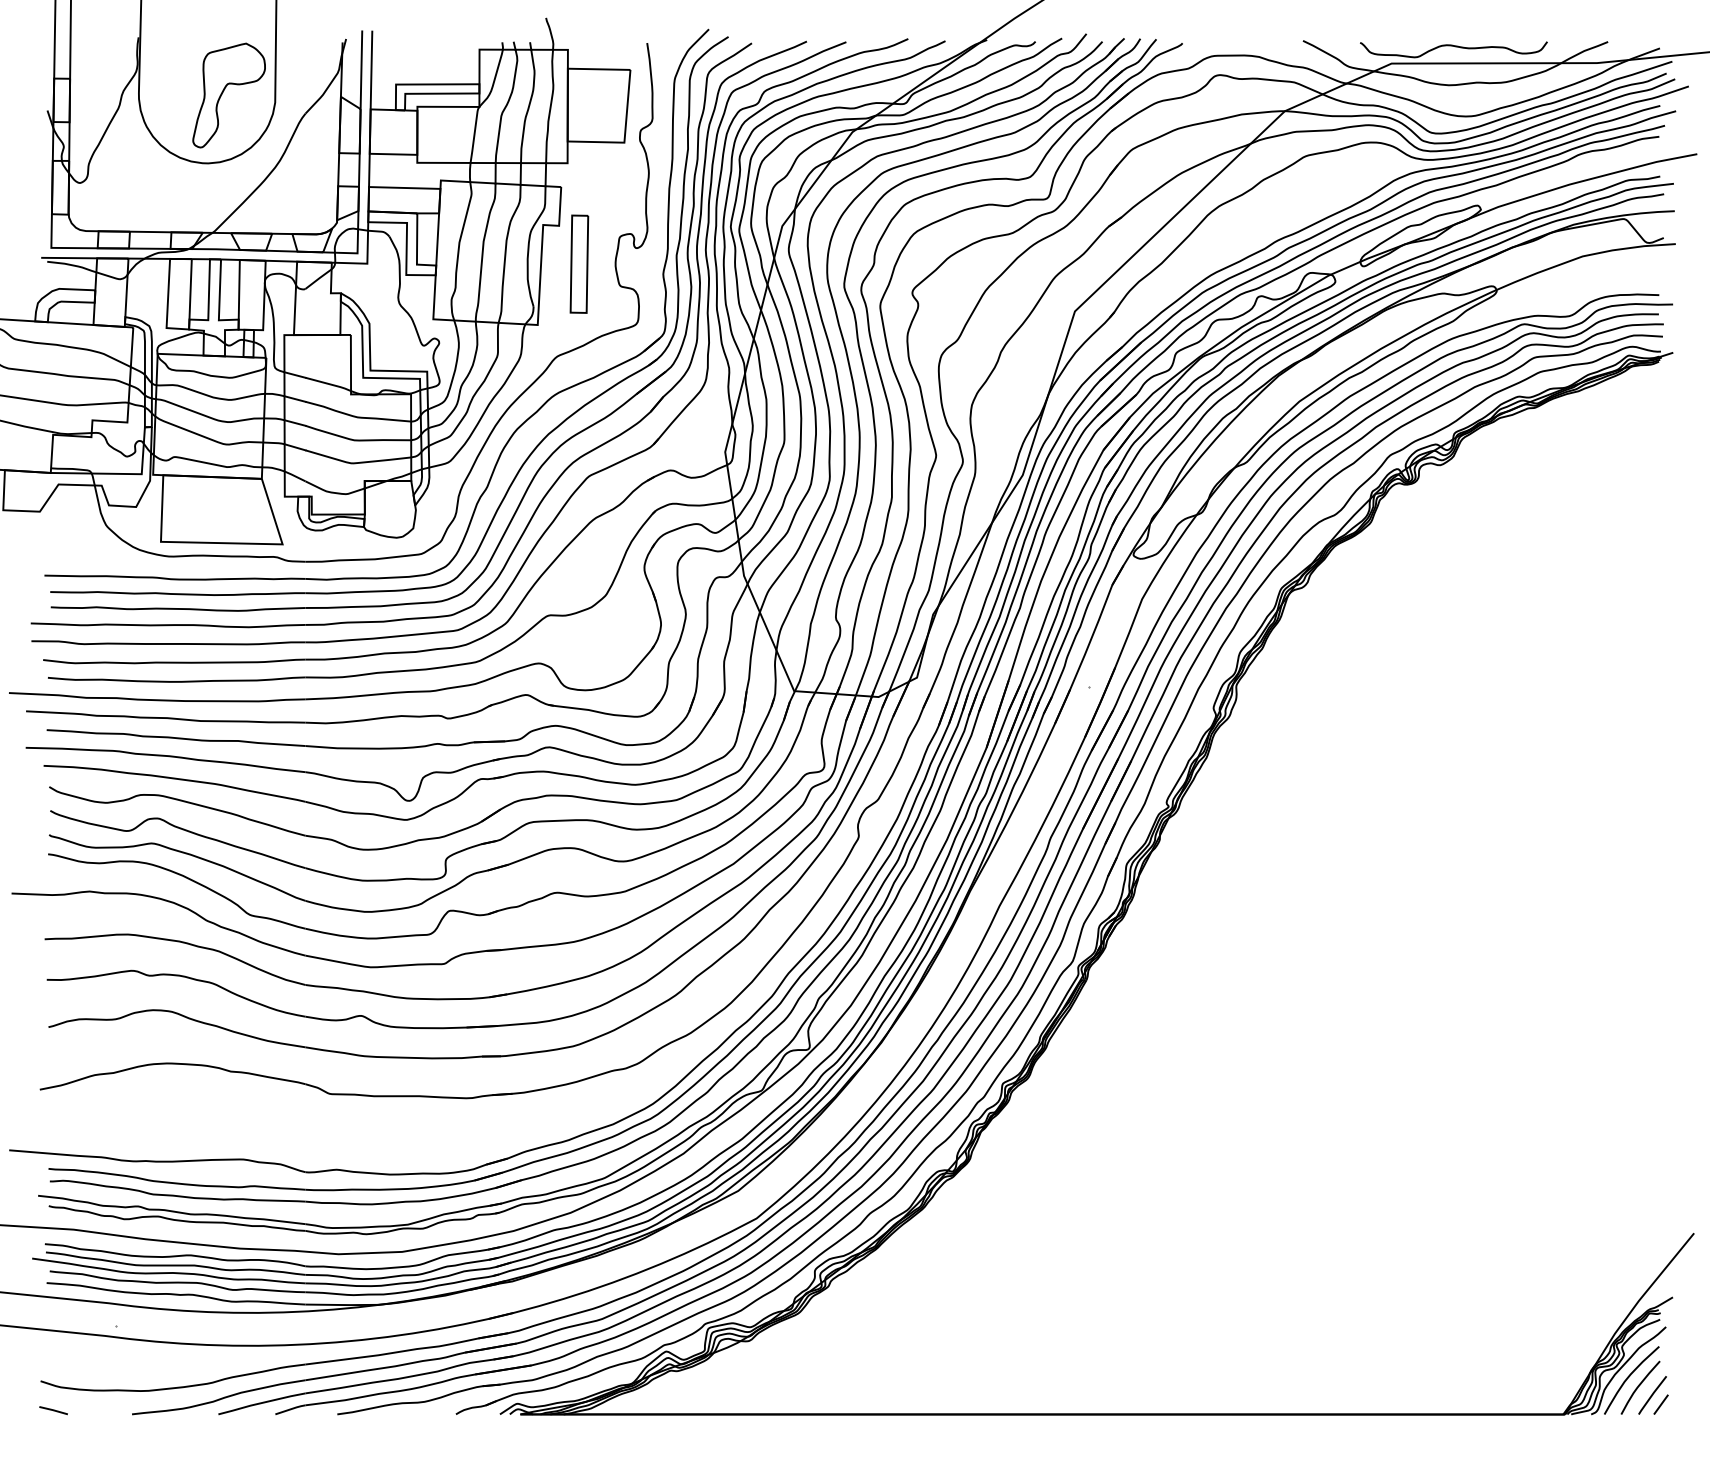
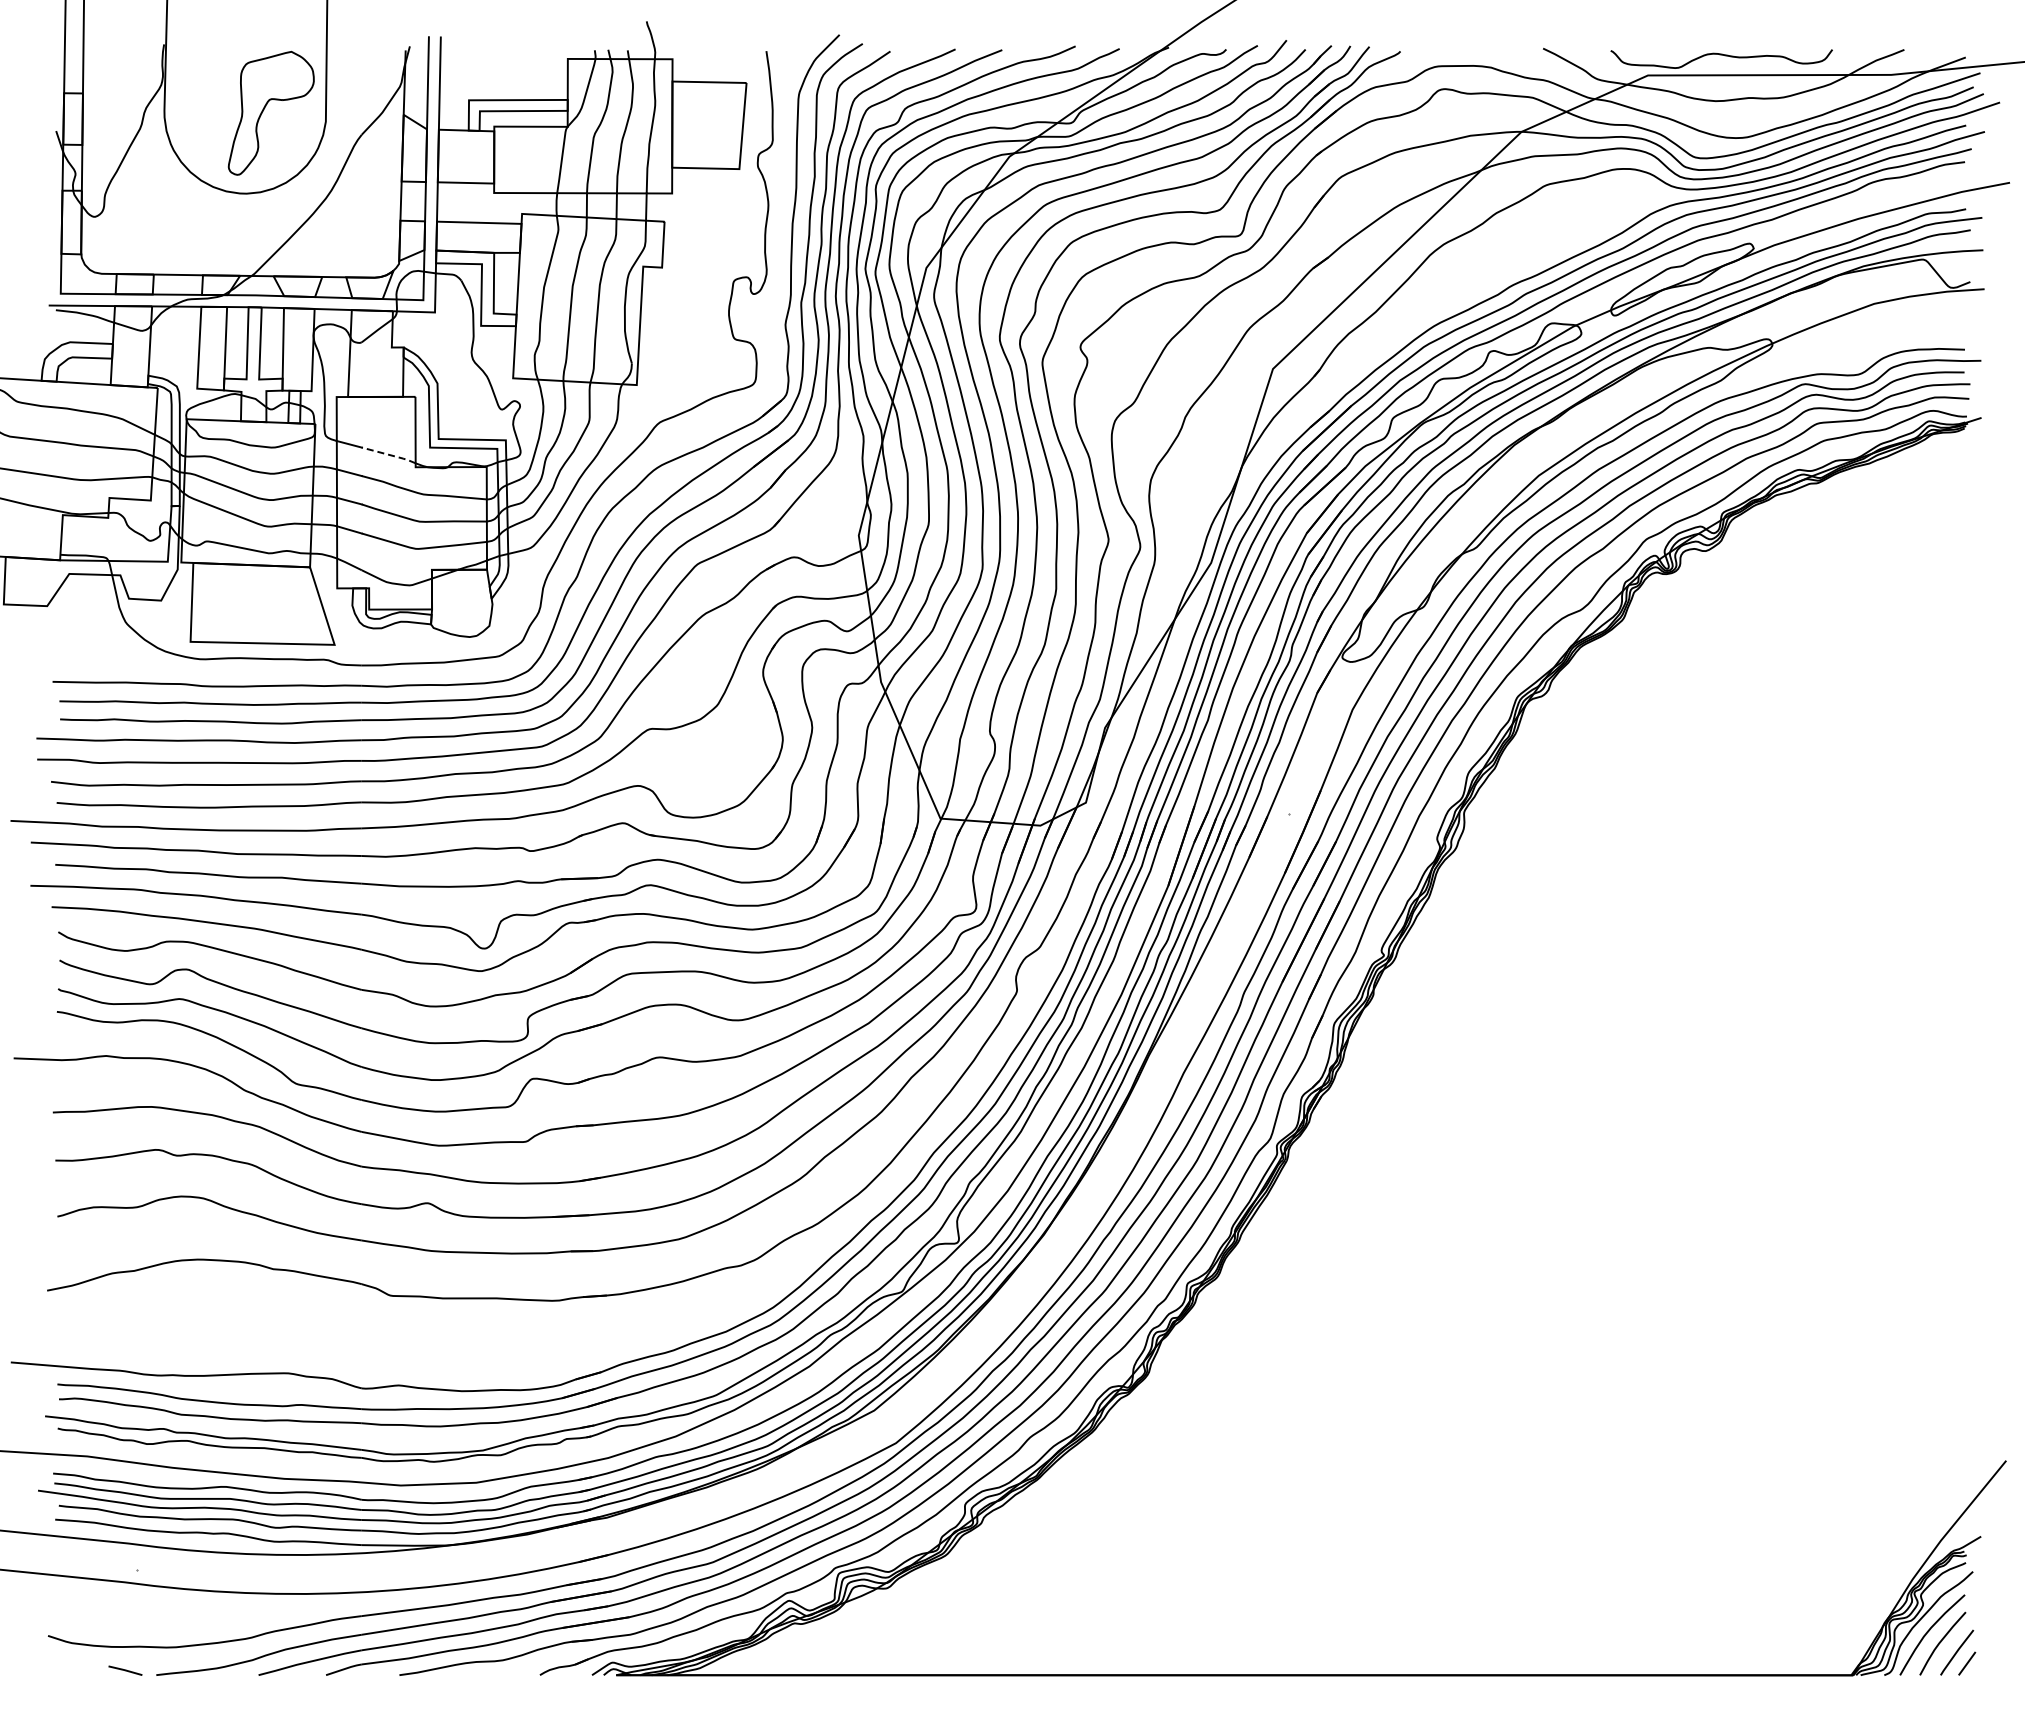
part: (578, 263) -> (685, 312), removed
line: (328, 384) -> (389, 455), solid -> dashed
line: (53, 1410) -> (125, 1670), moved

